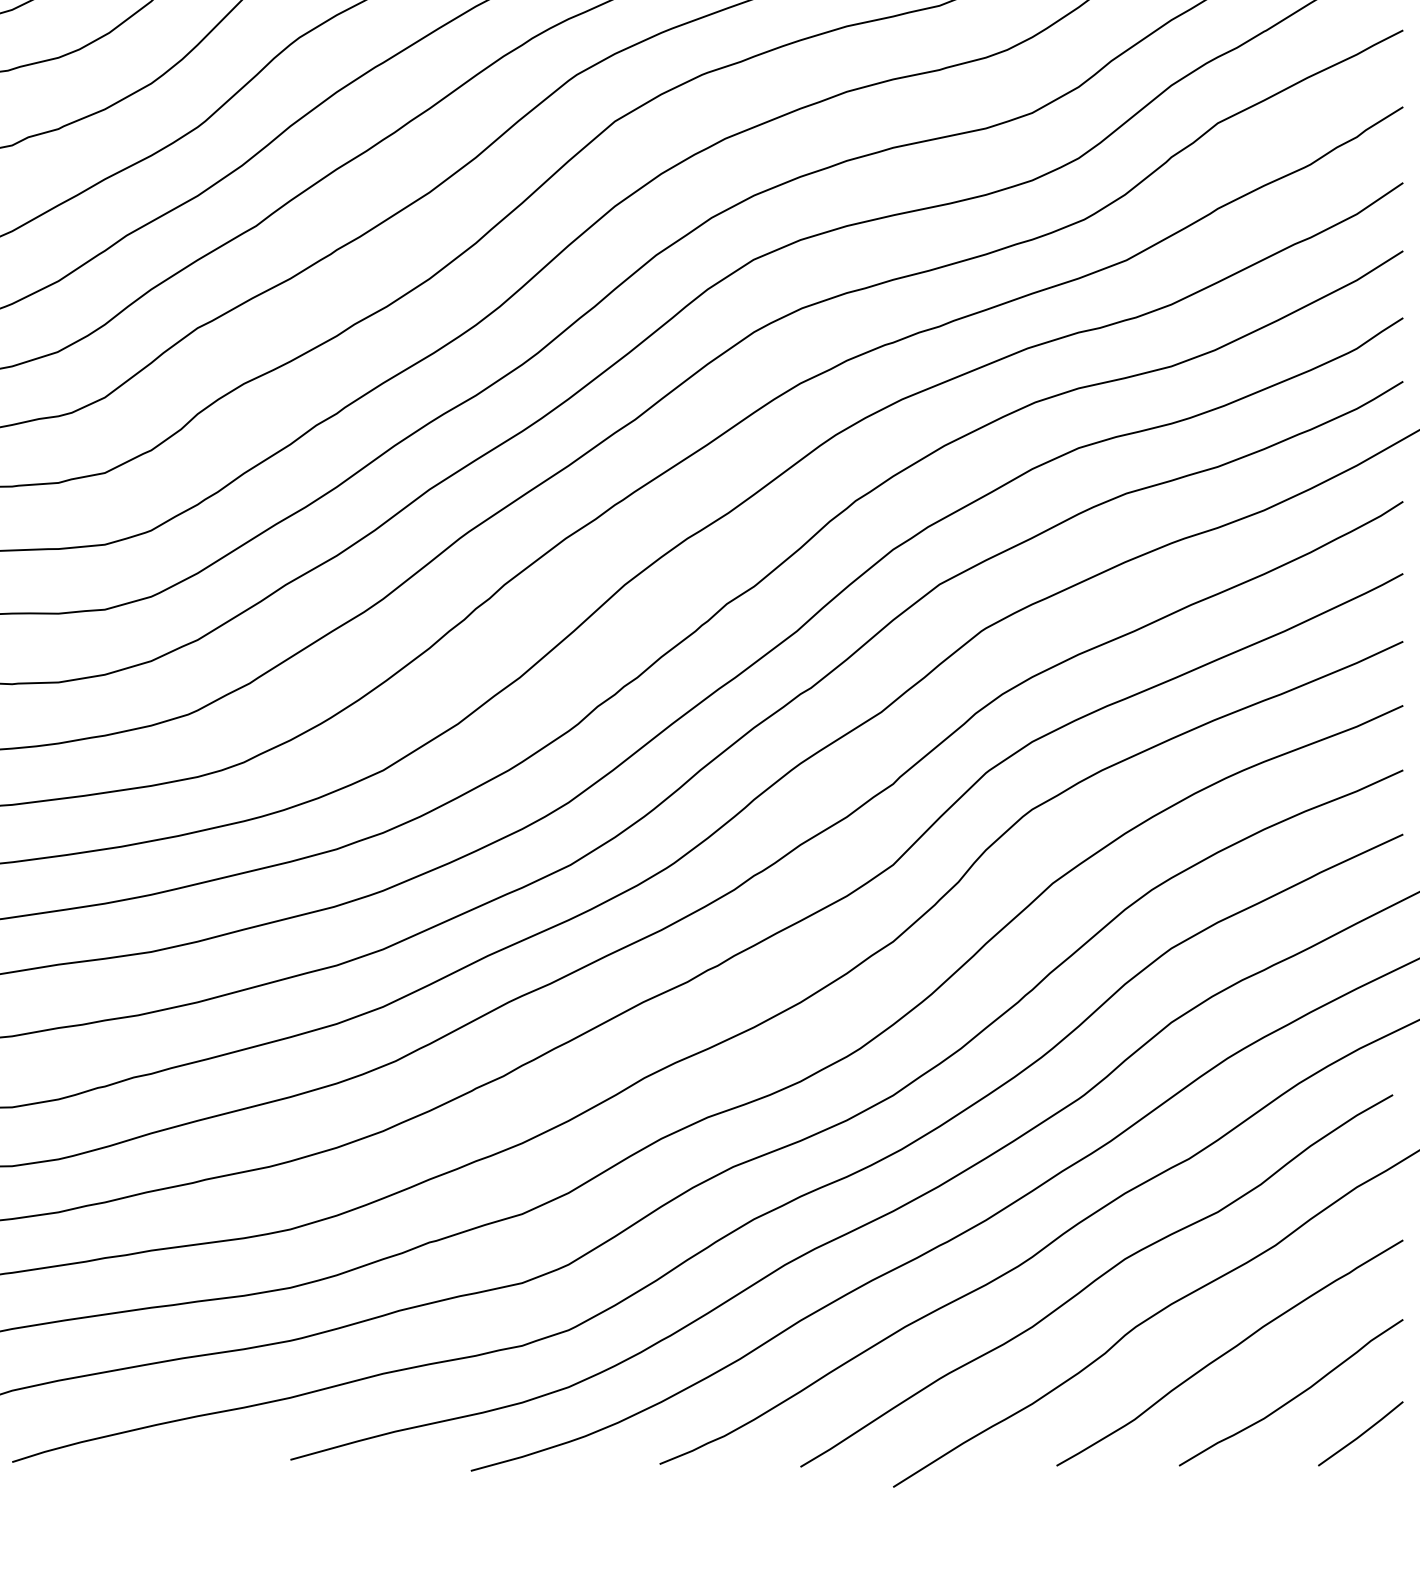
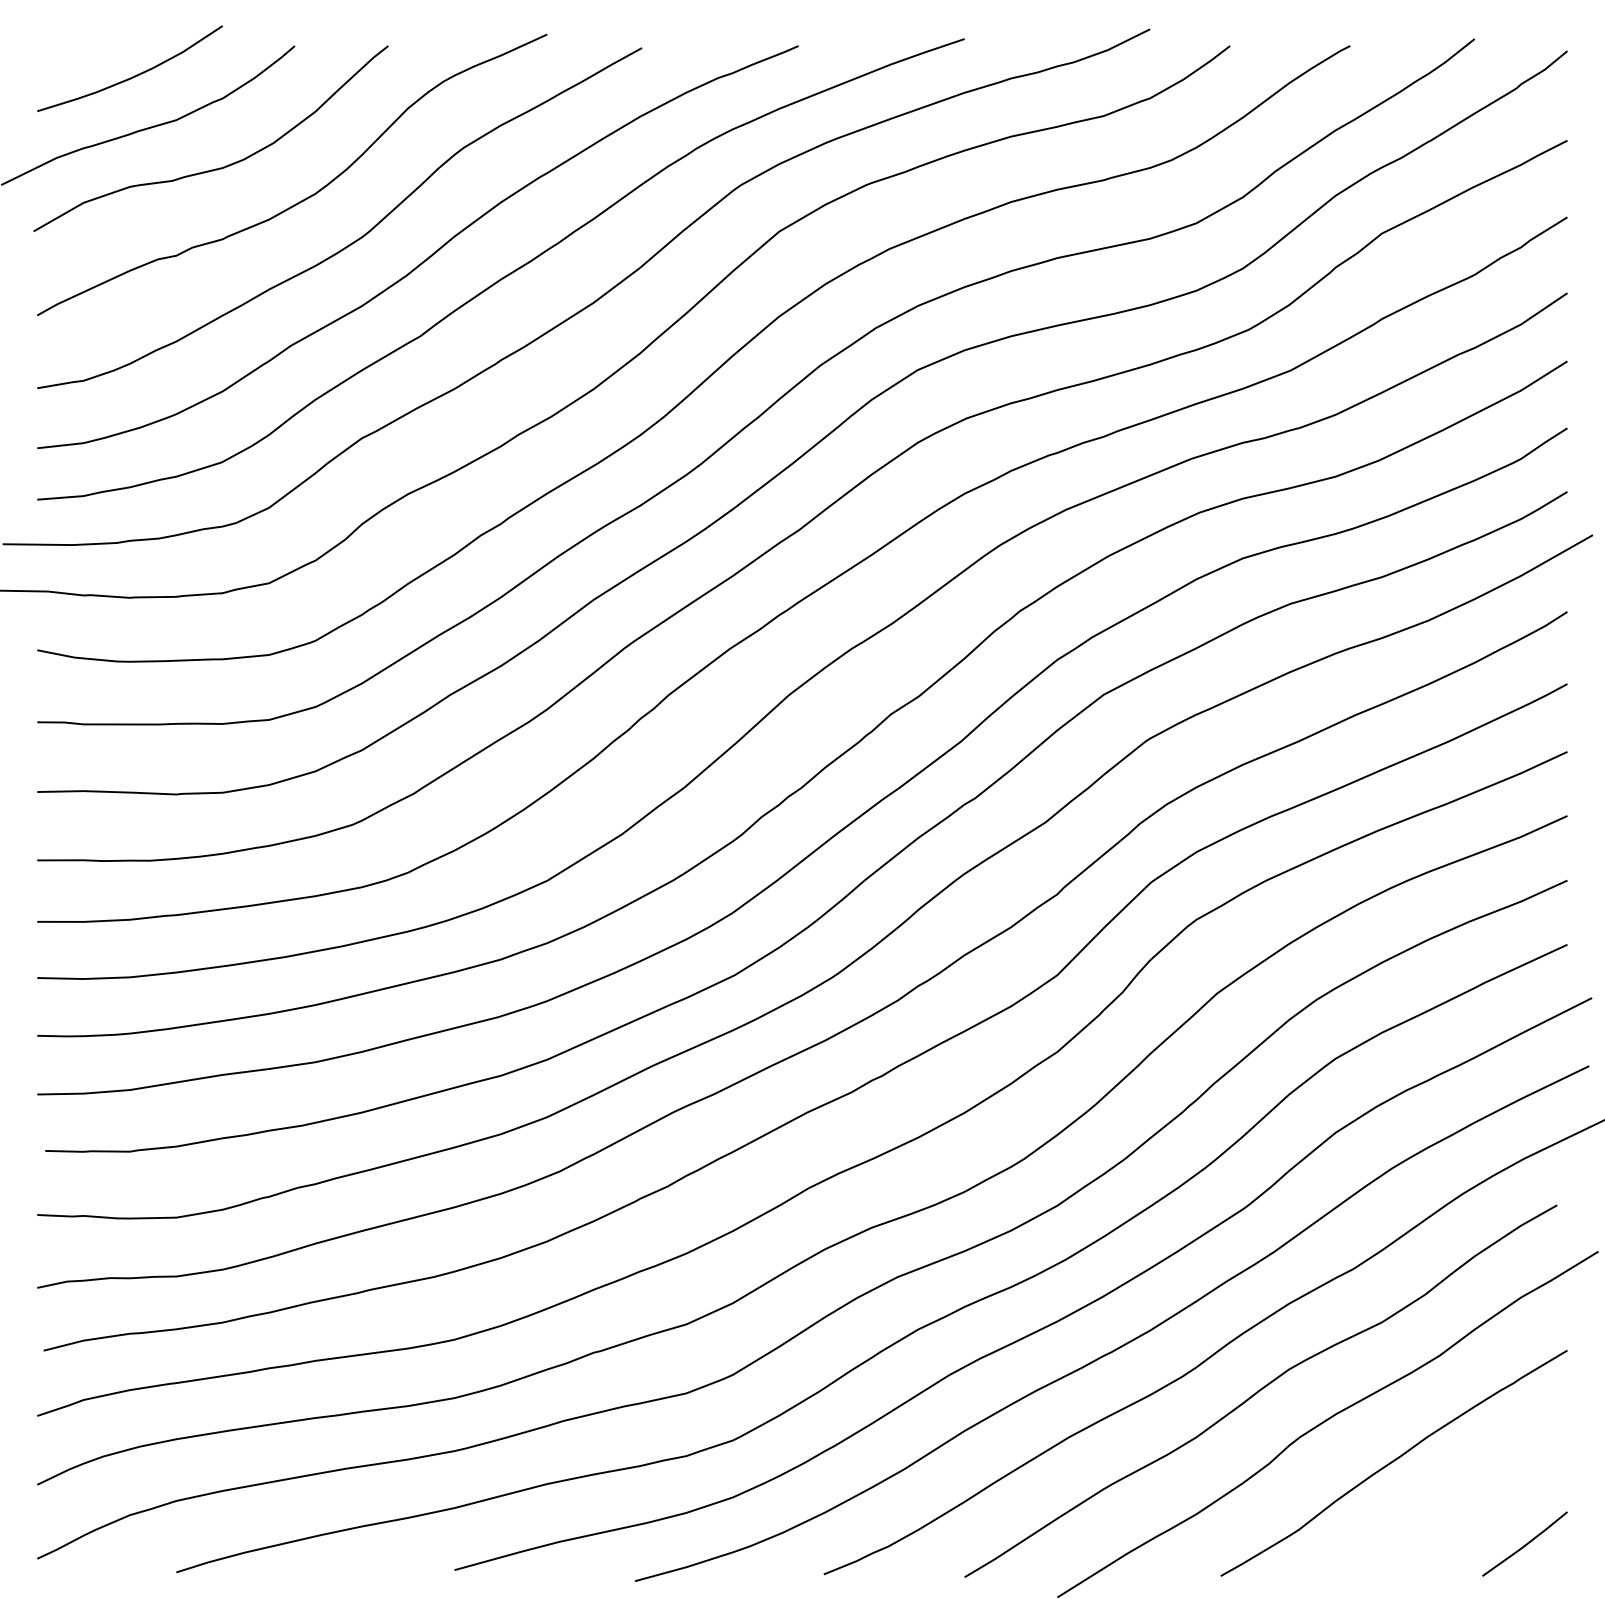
curve: (1295, 1396) -> (1459, 1506), removed

